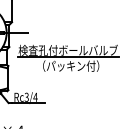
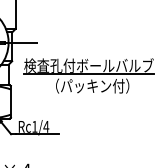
text: (26, 96) -> (34, 125), Rc3/4 -> Rc1/4

